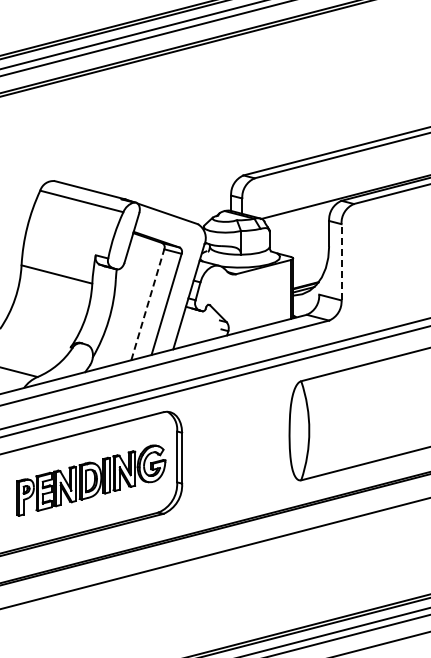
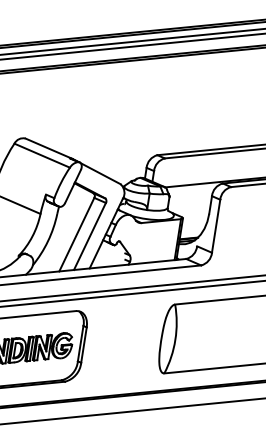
line: (341, 261) -> (216, 225), dashed -> solid
line: (147, 304) -> (76, 234), dashed -> solid

